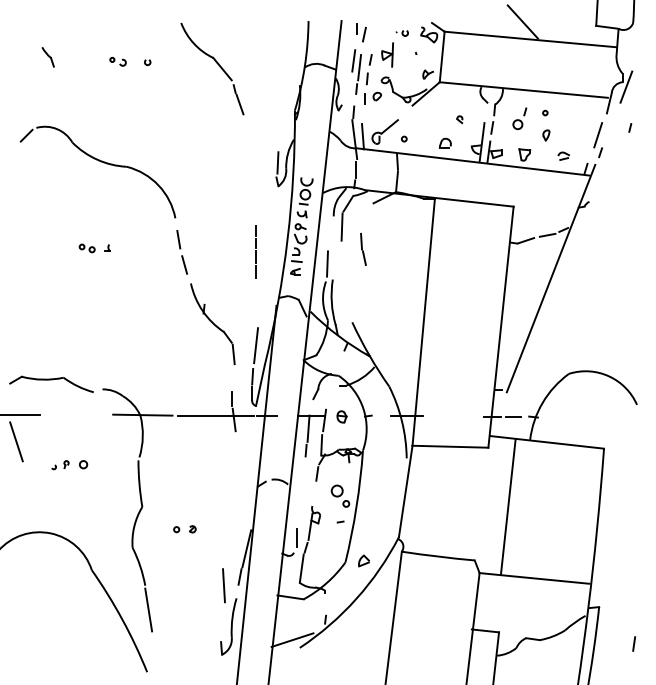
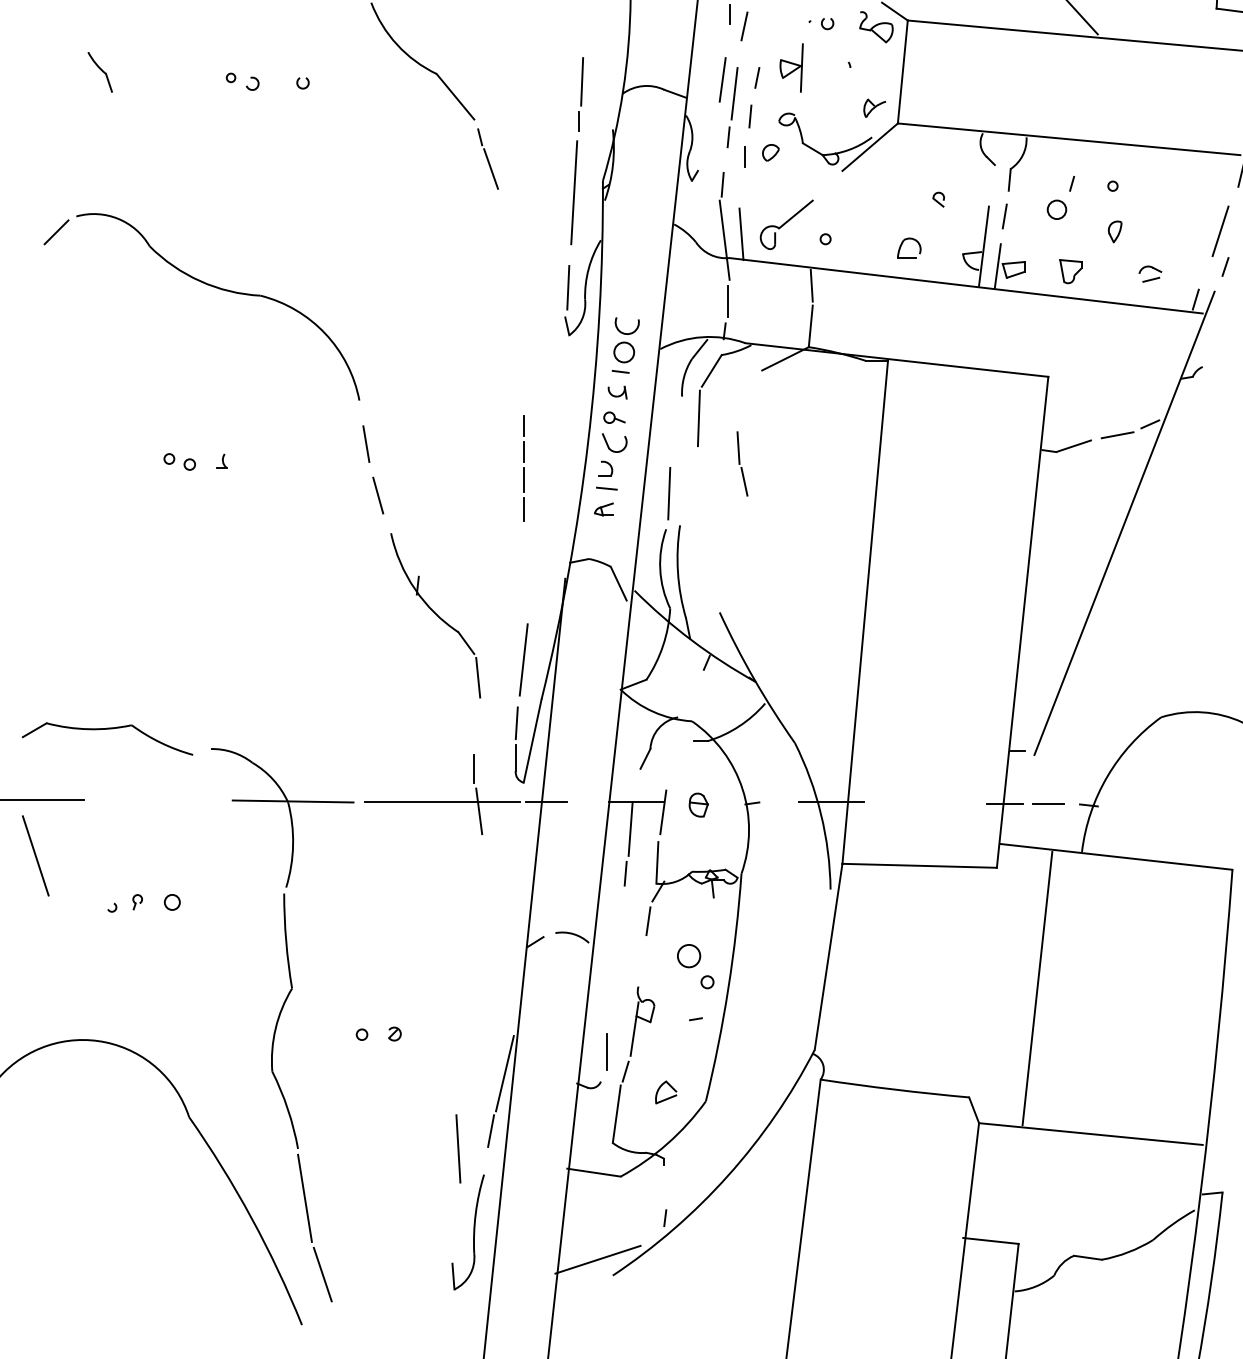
part: (282, 95) -> (577, 150), added
part: (363, 560) -> (665, 1091), moved
line: (157, 647) -> (322, 1274), added

